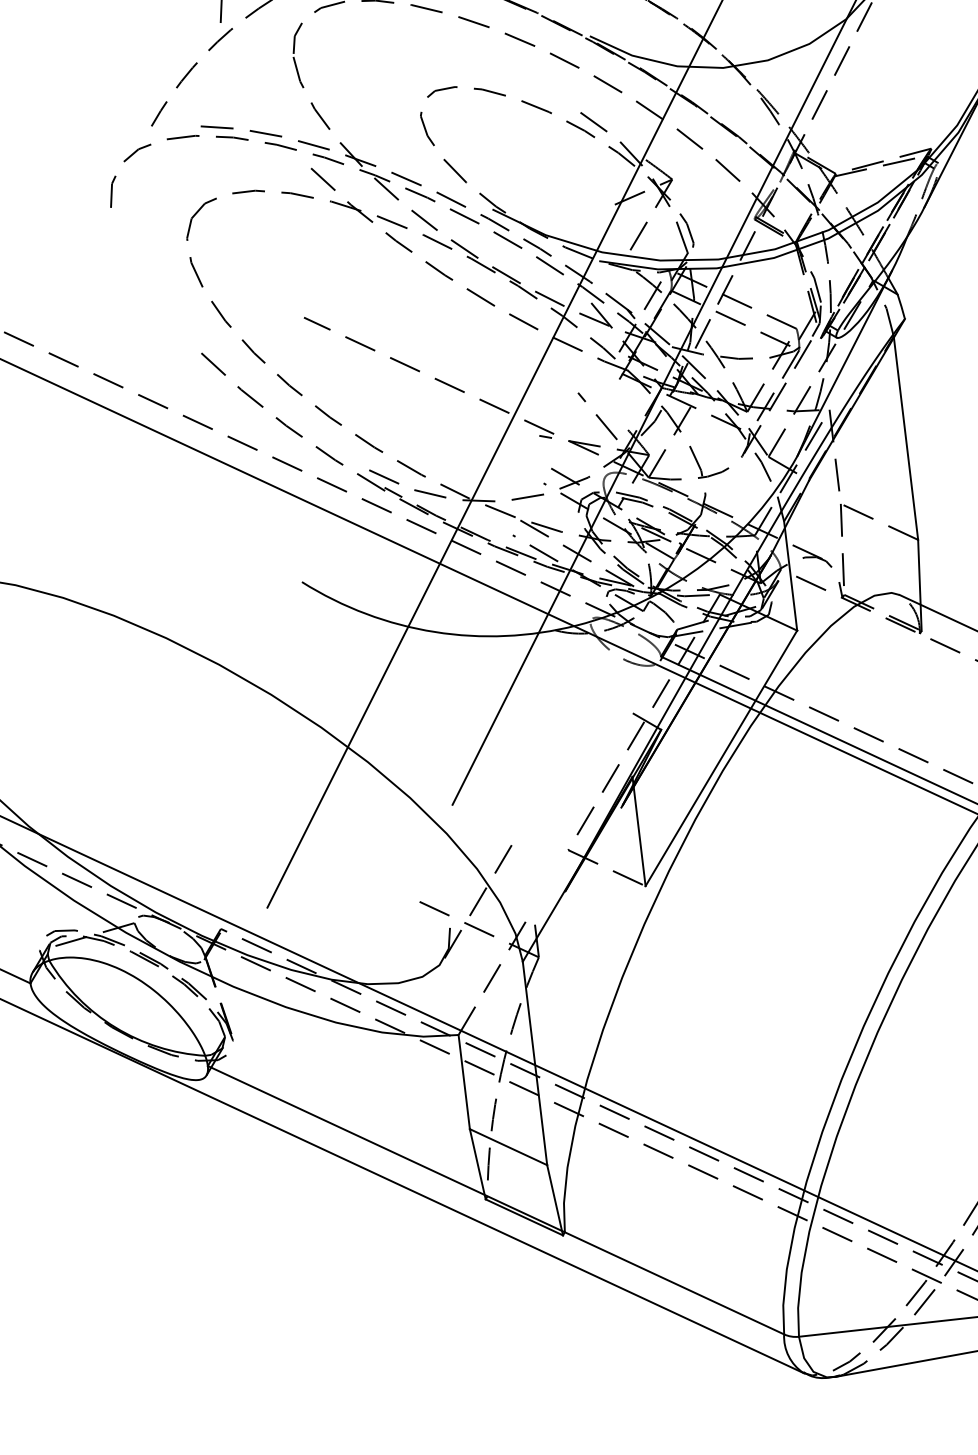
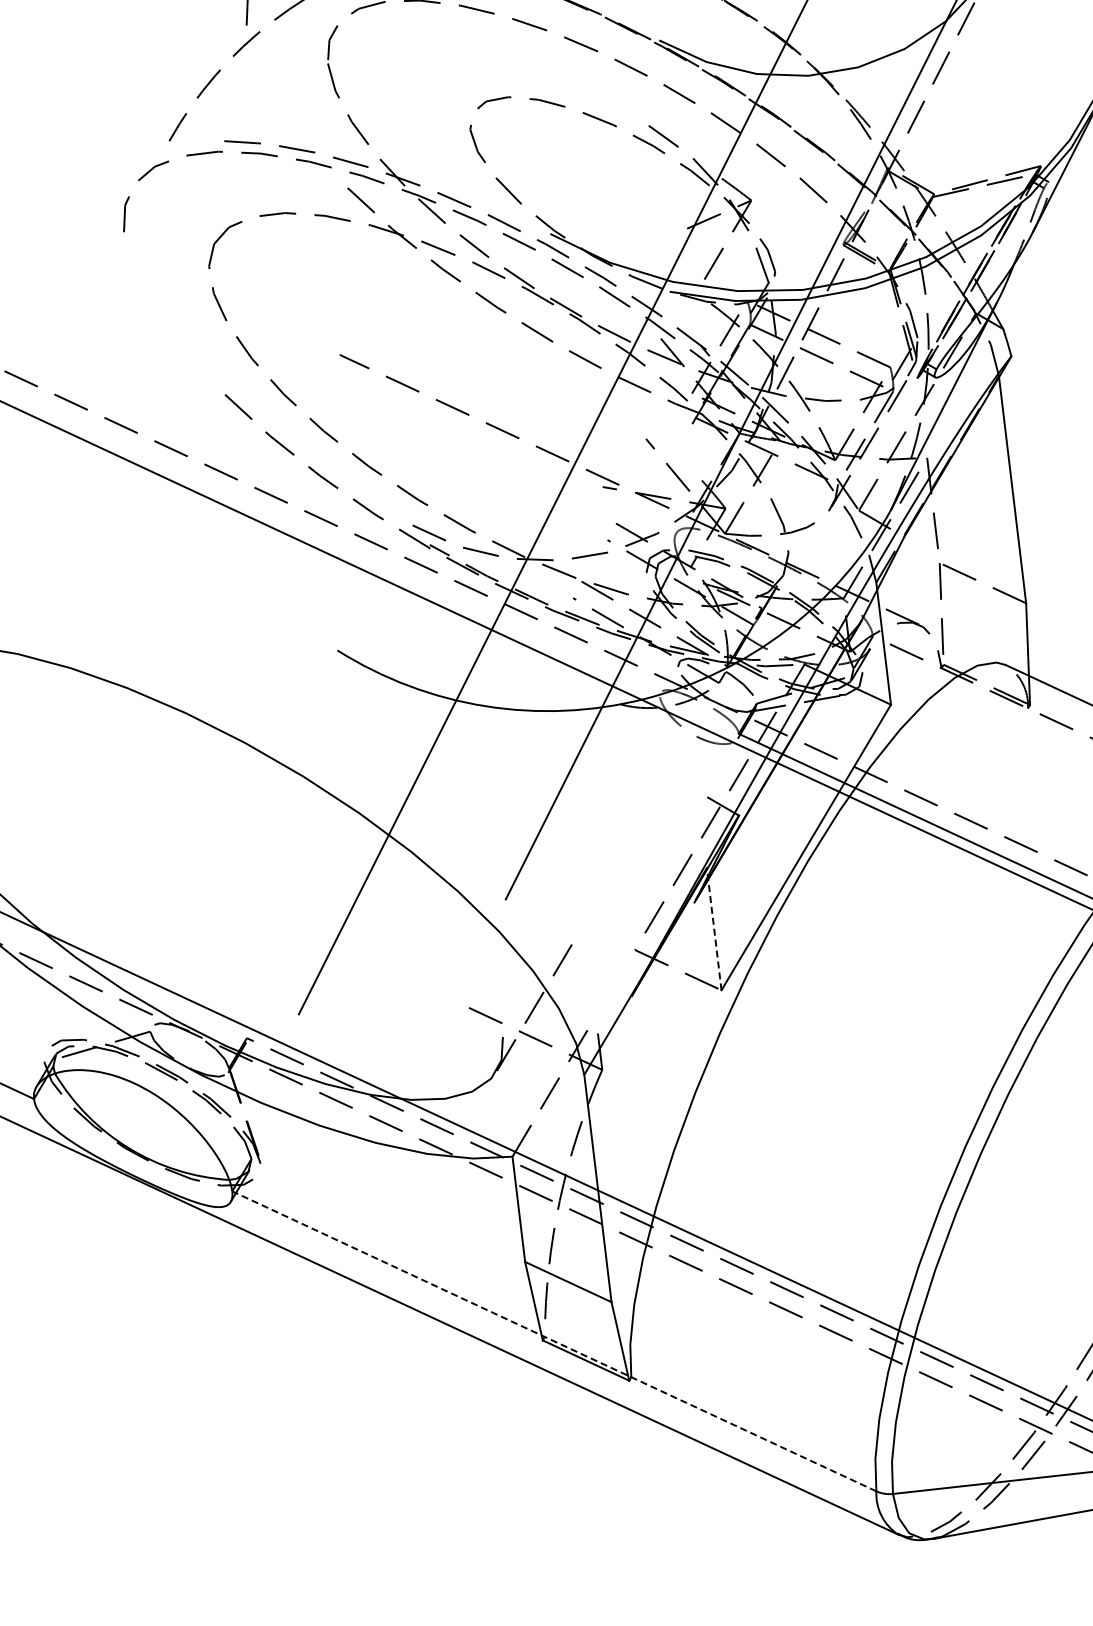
line: (639, 831) -> (714, 929), solid -> dashed
line: (495, 1200) -> (553, 1341), solid -> dashed

